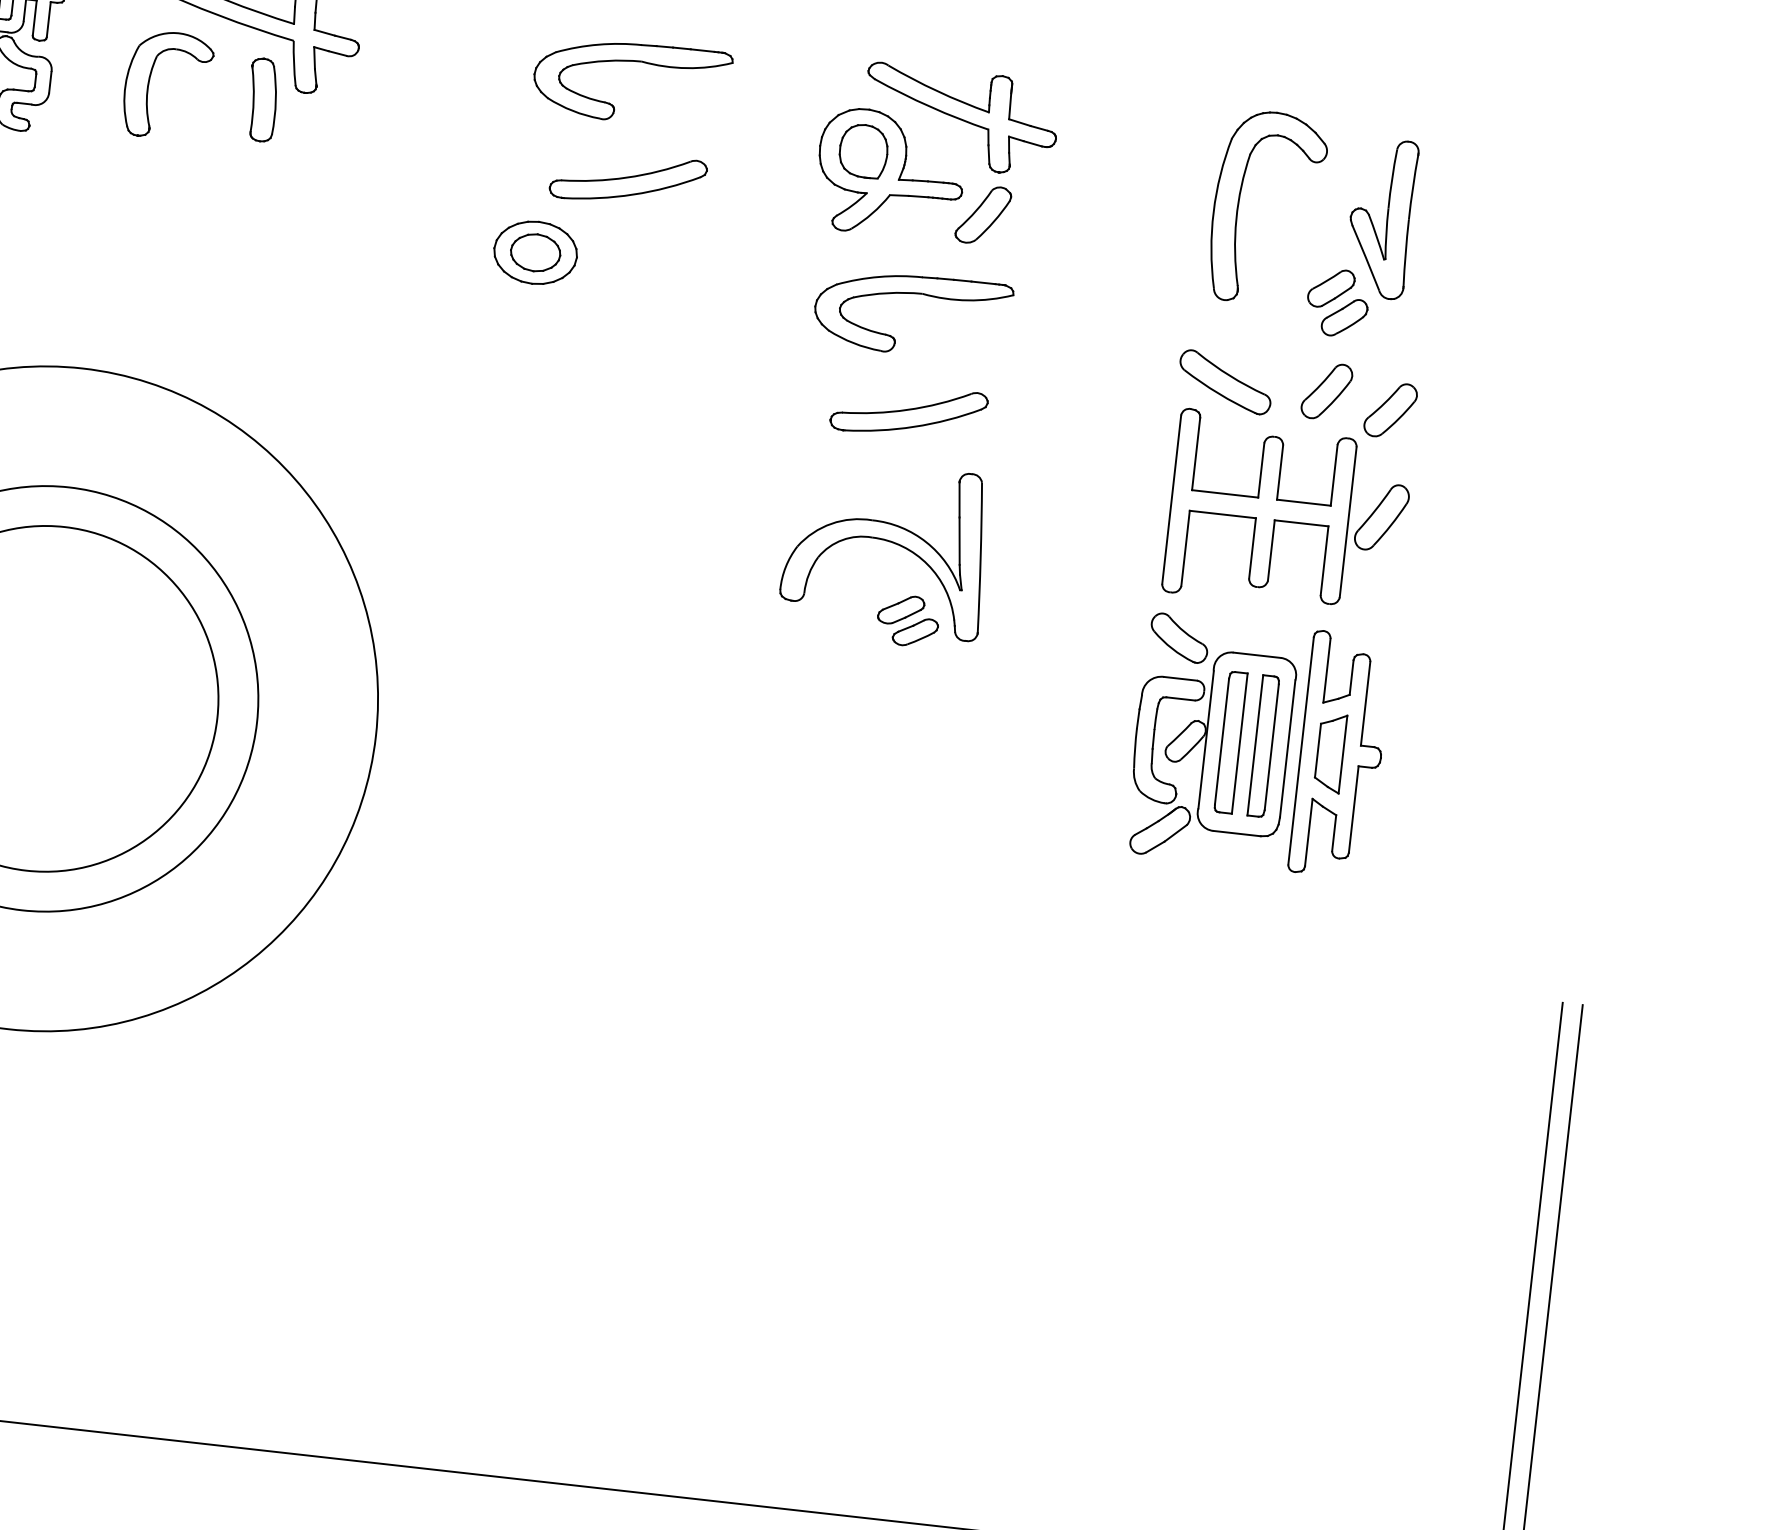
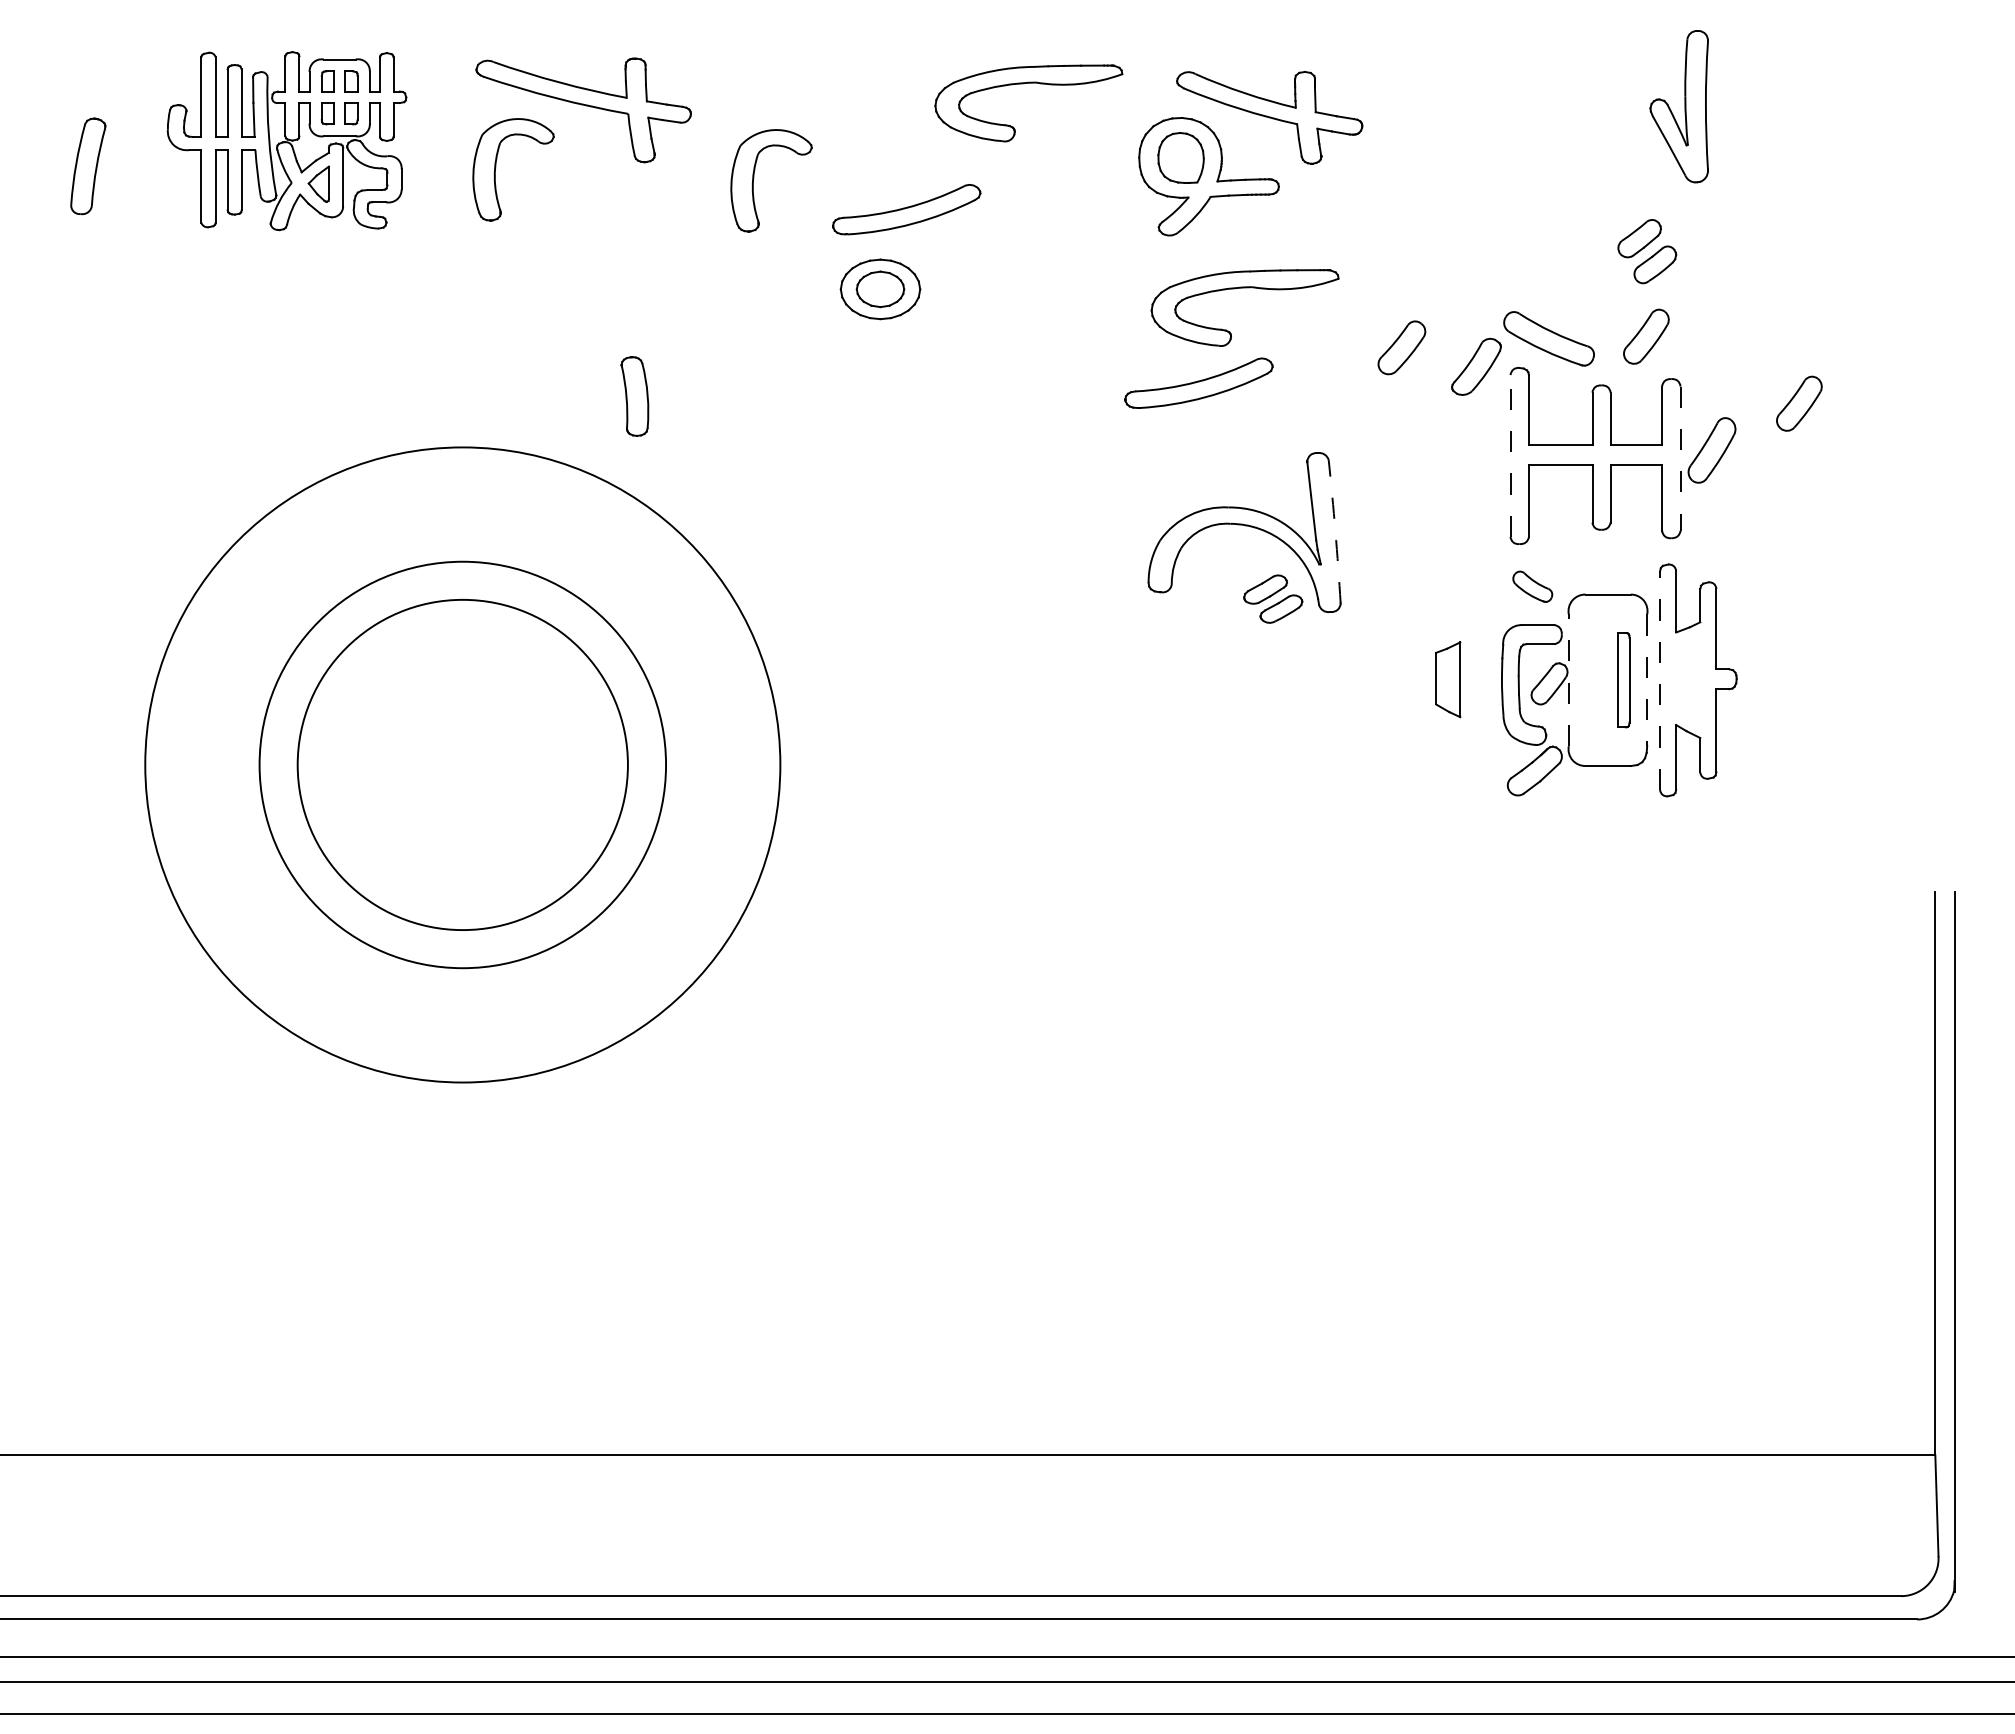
part: (628, 62) -> (1023, 84), moved
part: (262, 100) -> (634, 396), moved
part: (417, 122) -> (754, 178), added
part: (628, 179) -> (906, 209), moved
part: (1239, 204) -> (1543, 168), removed
part: (983, 214) -> (1476, 366), moved
part: (1380, 218) -> (1678, 106), moved
part: (1390, 409) -> (1401, 347), moved
part: (908, 410) -> (1198, 382), moved
part: (1478, 478) -> (1799, 403), added
line: (1171, 499) -> (1510, 455), solid -> dashed
line: (1348, 523) -> (1680, 459), solid -> dashed
arc: (980, 557) -> (1335, 531), solid -> dashed
part: (1179, 638) -> (1532, 586), size x0.7
line: (1205, 740) -> (1568, 680), solid -> dashed
part: (1230, 741) -> (1592, 679), removed
part: (1263, 745) -> (1623, 679), size x0.7
line: (1287, 749) -> (1647, 680), solid -> dashed
line: (1301, 750) -> (1660, 680), solid -> dashed
part: (1330, 752) -> (1448, 679), moved

